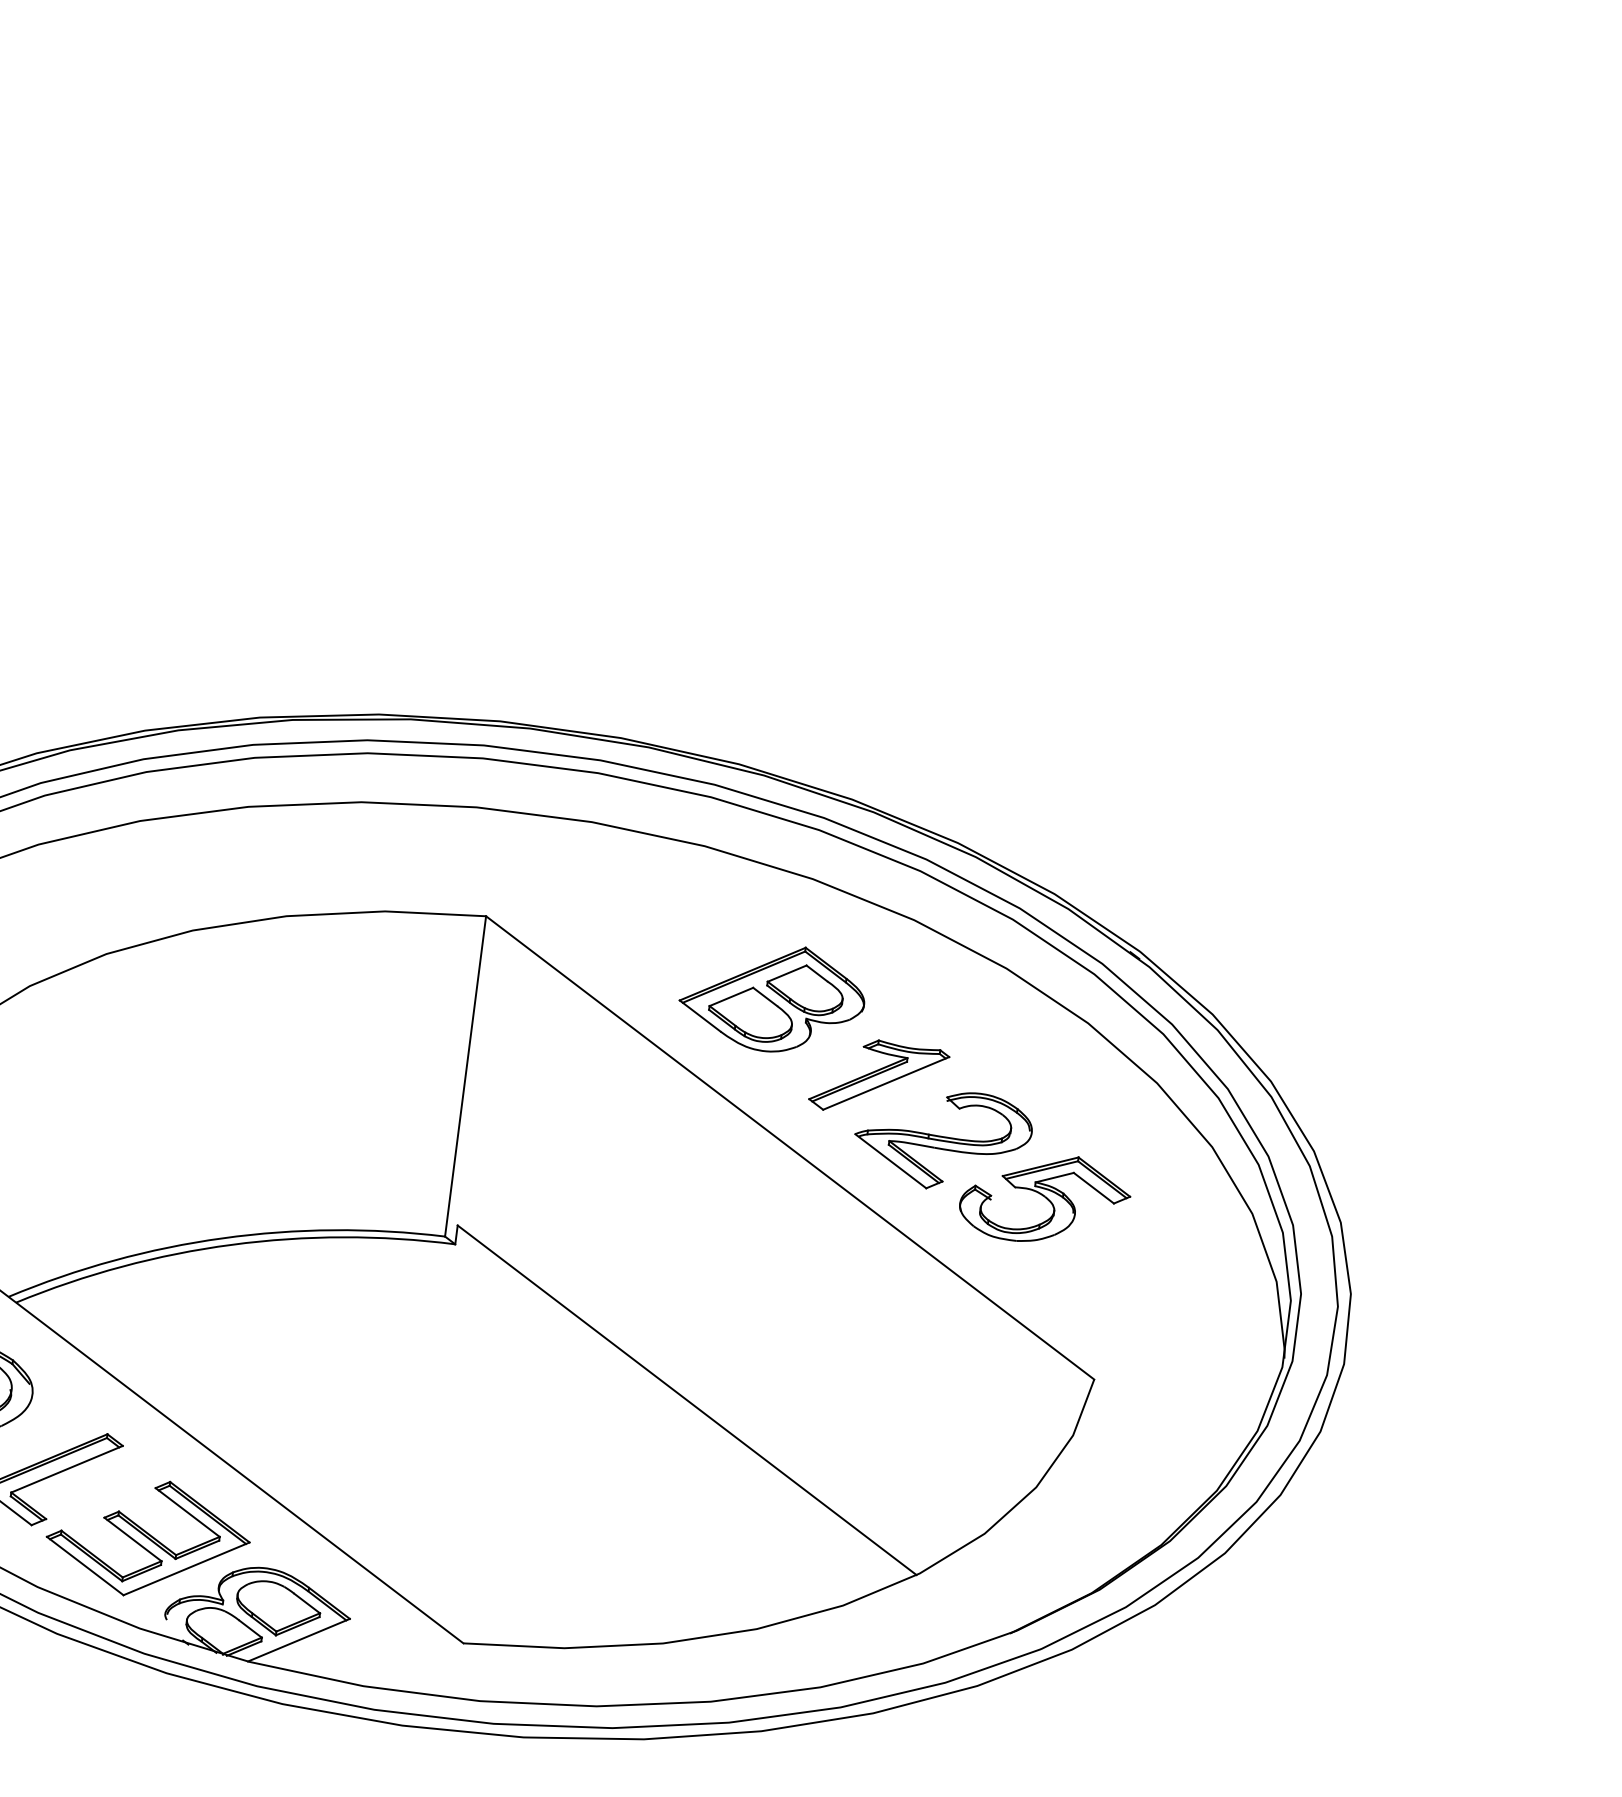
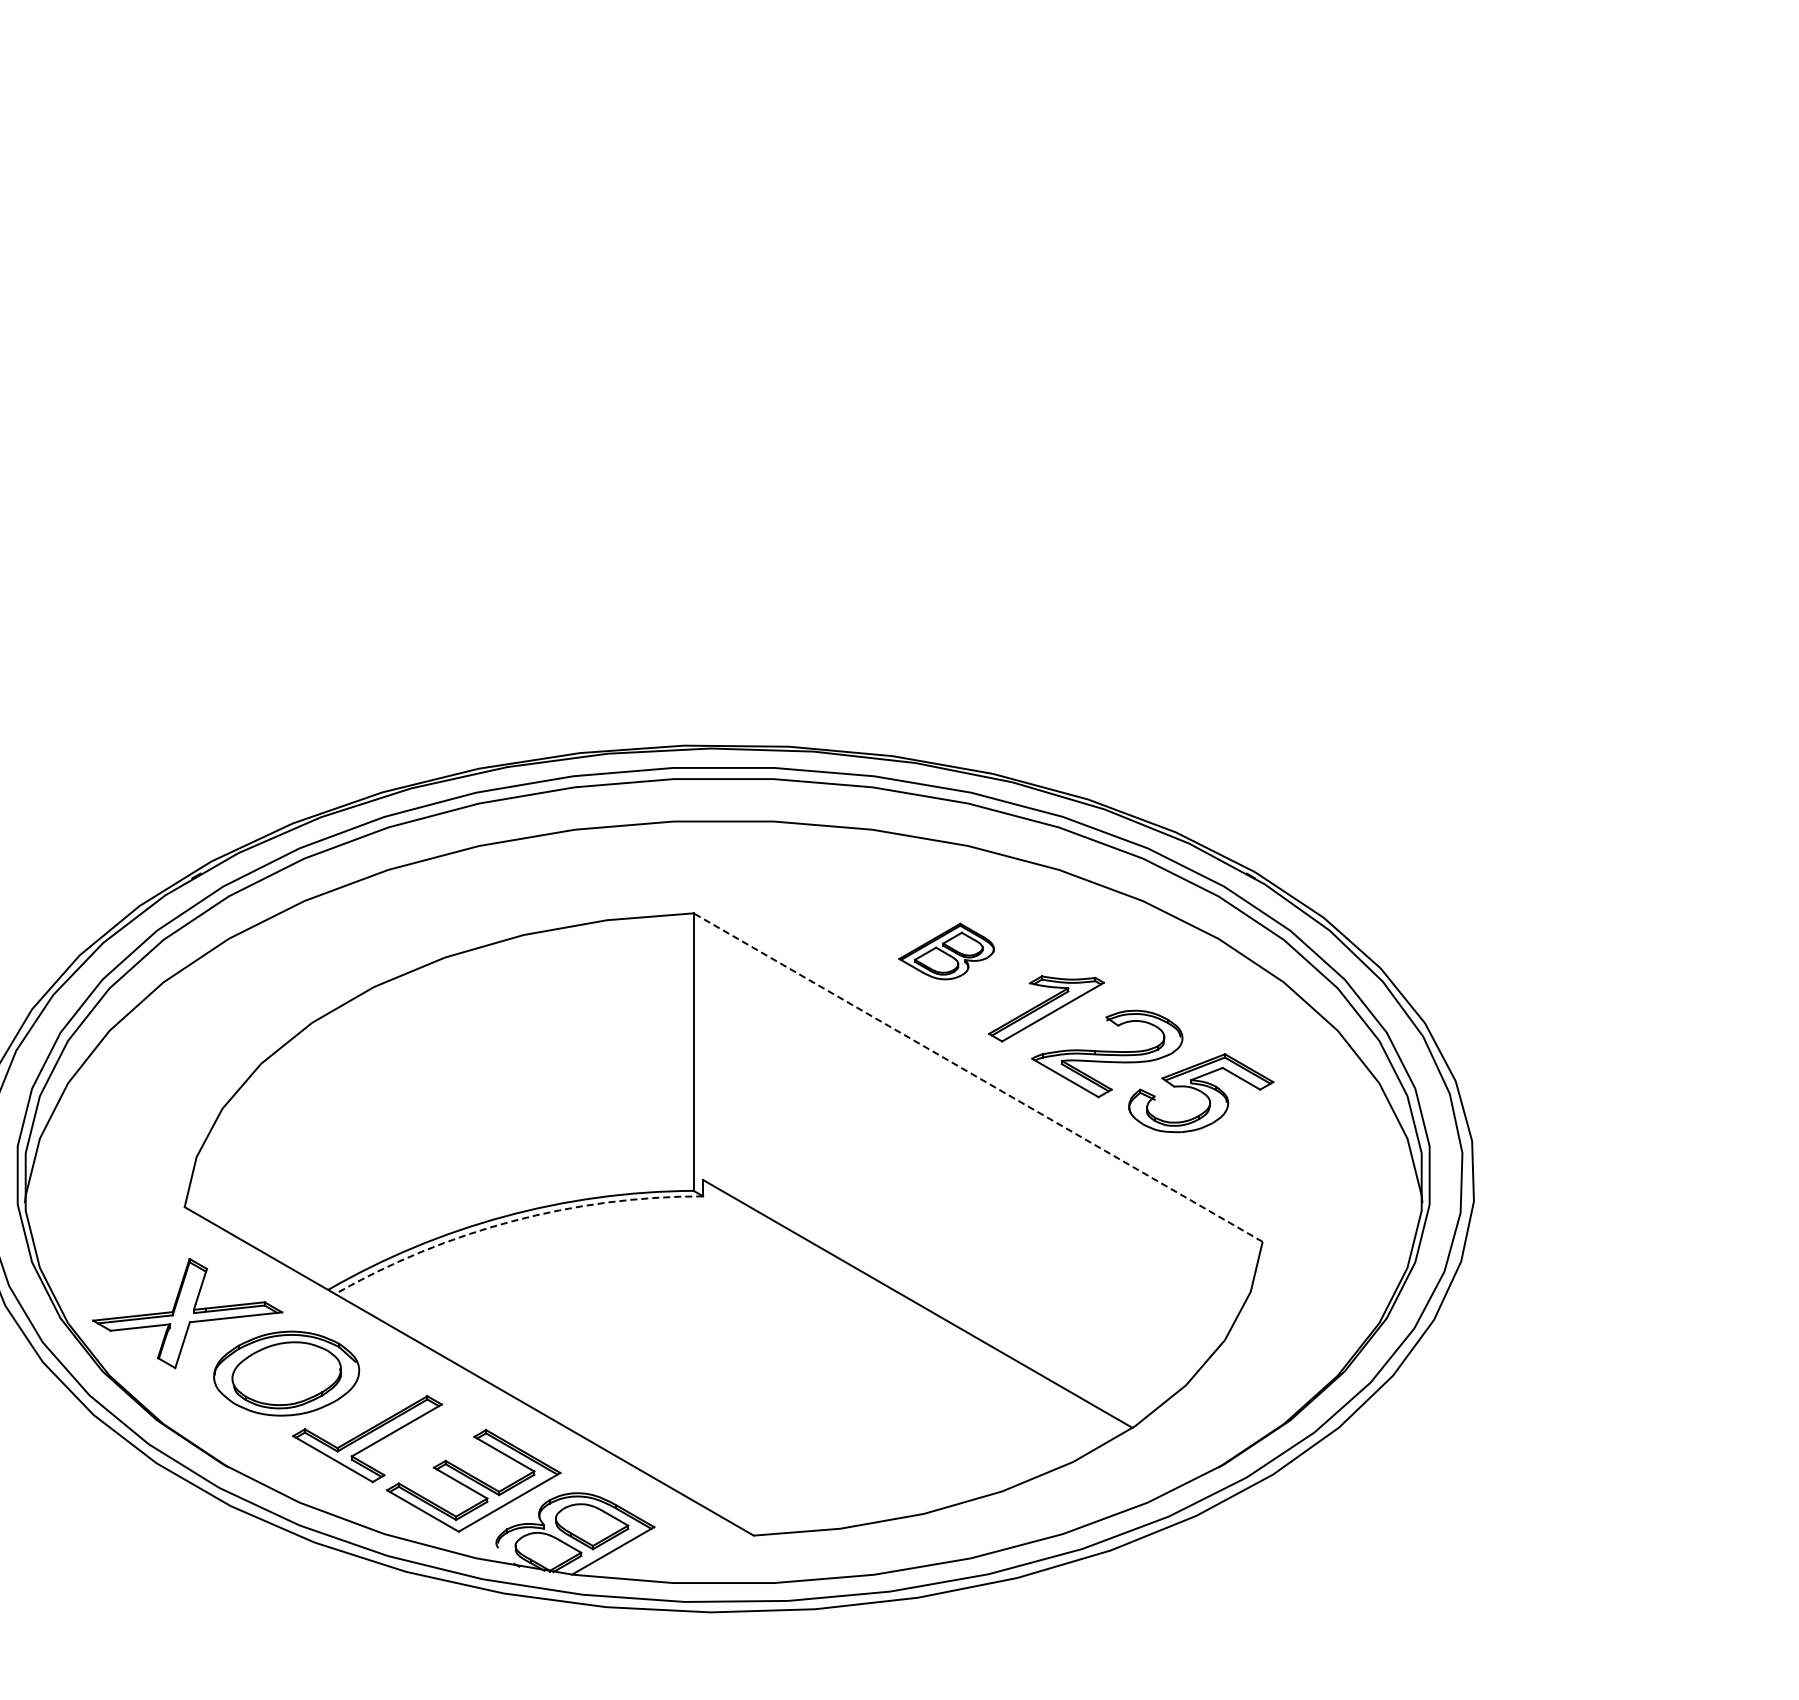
part: (772, 997) -> (946, 951), size x0.6
line: (790, 1147) -> (978, 1077), solid -> dashed
arc: (231, 1245) -> (512, 1221), solid -> dashed

